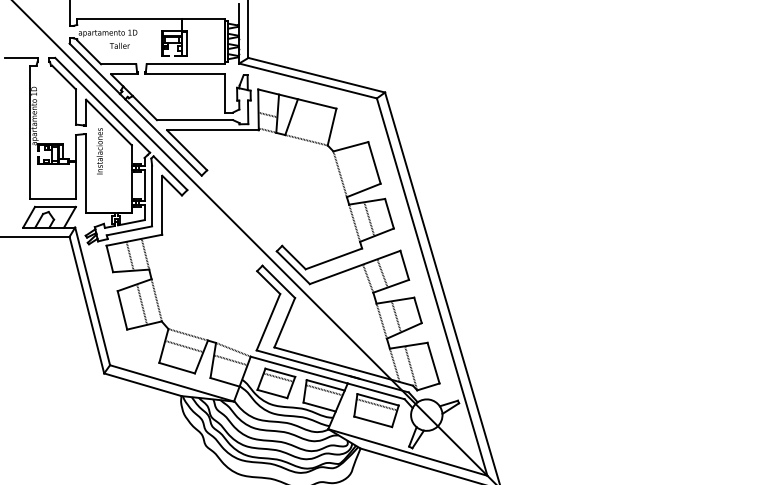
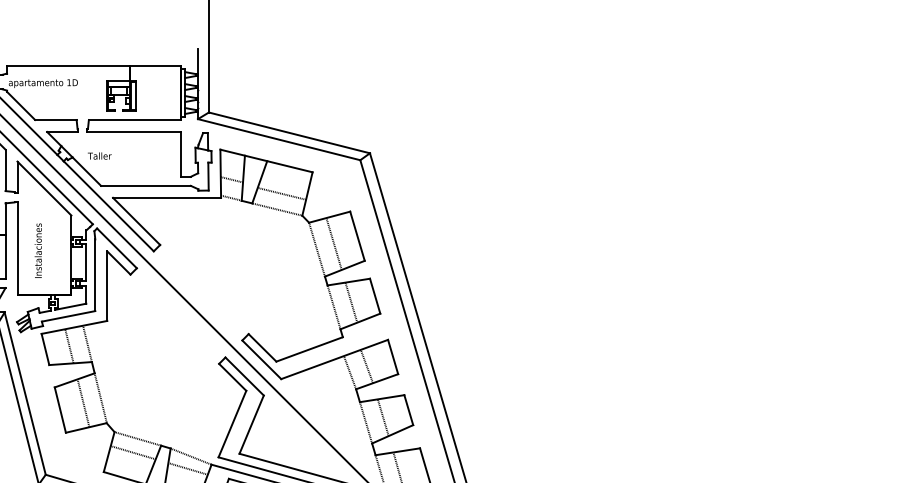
text: (119, 45) -> (99, 155), moved
line: (309, 126) -> (280, 193), added
text: (99, 151) -> (38, 251), moved
line: (354, 169) -> (333, 244), added

